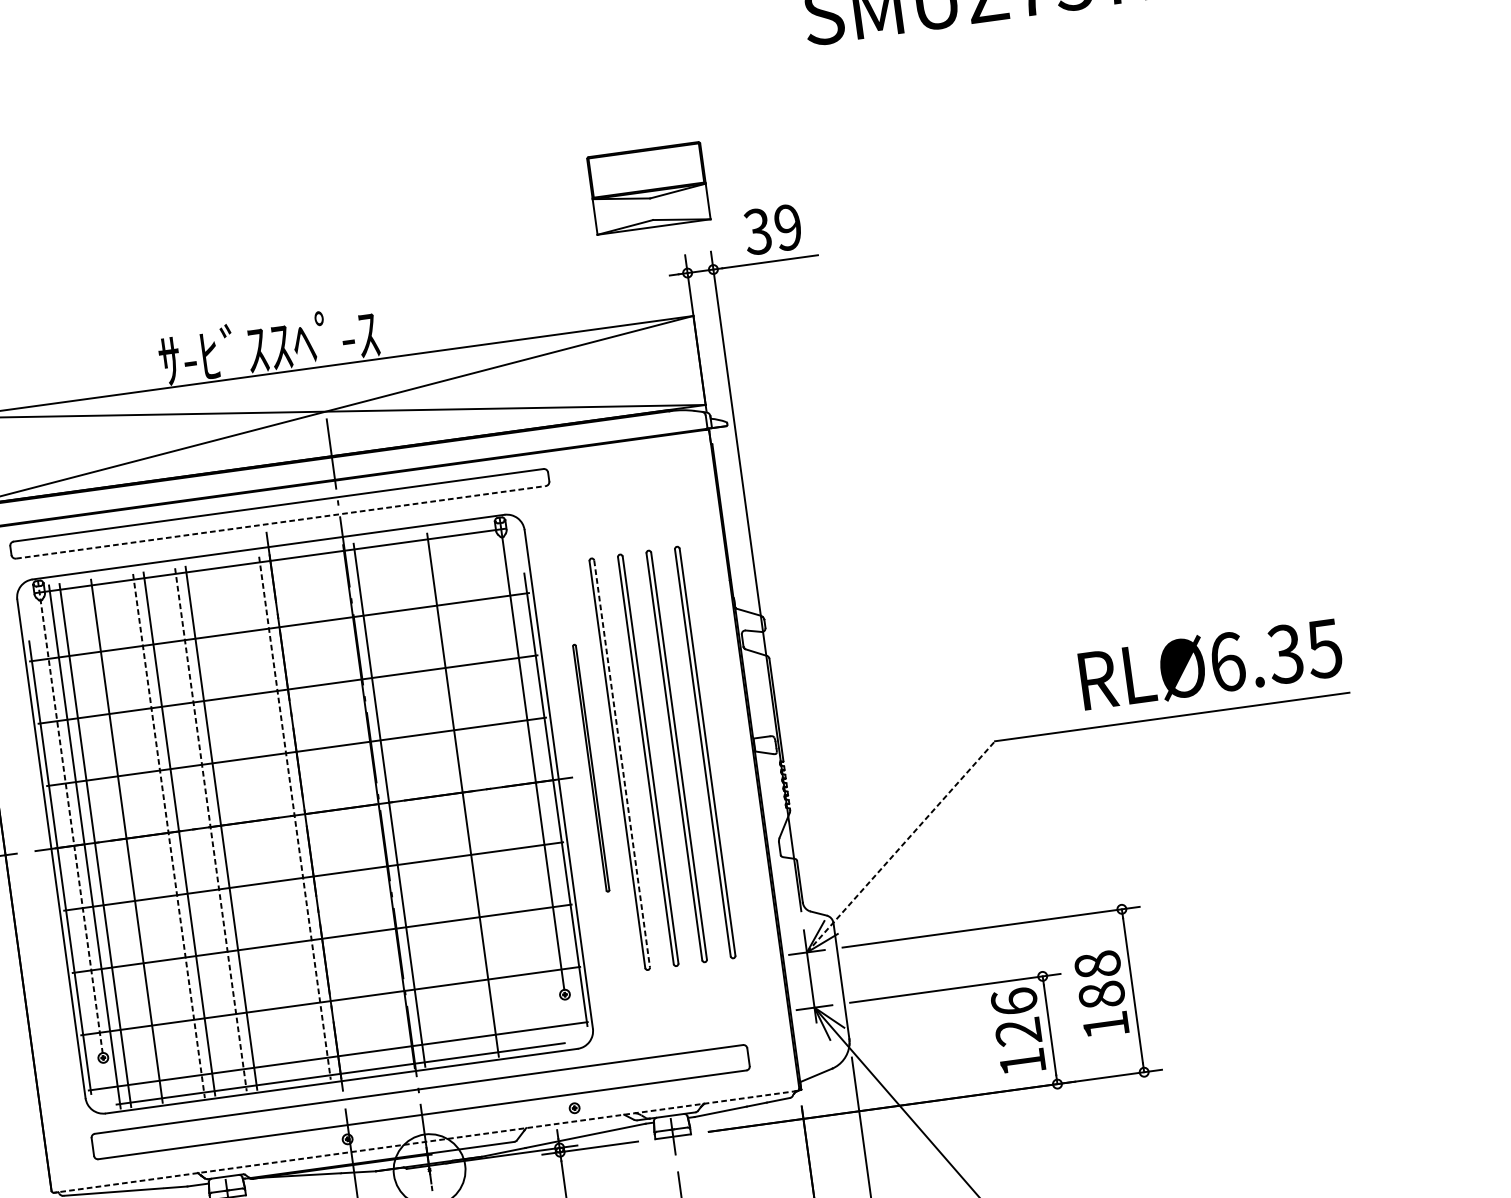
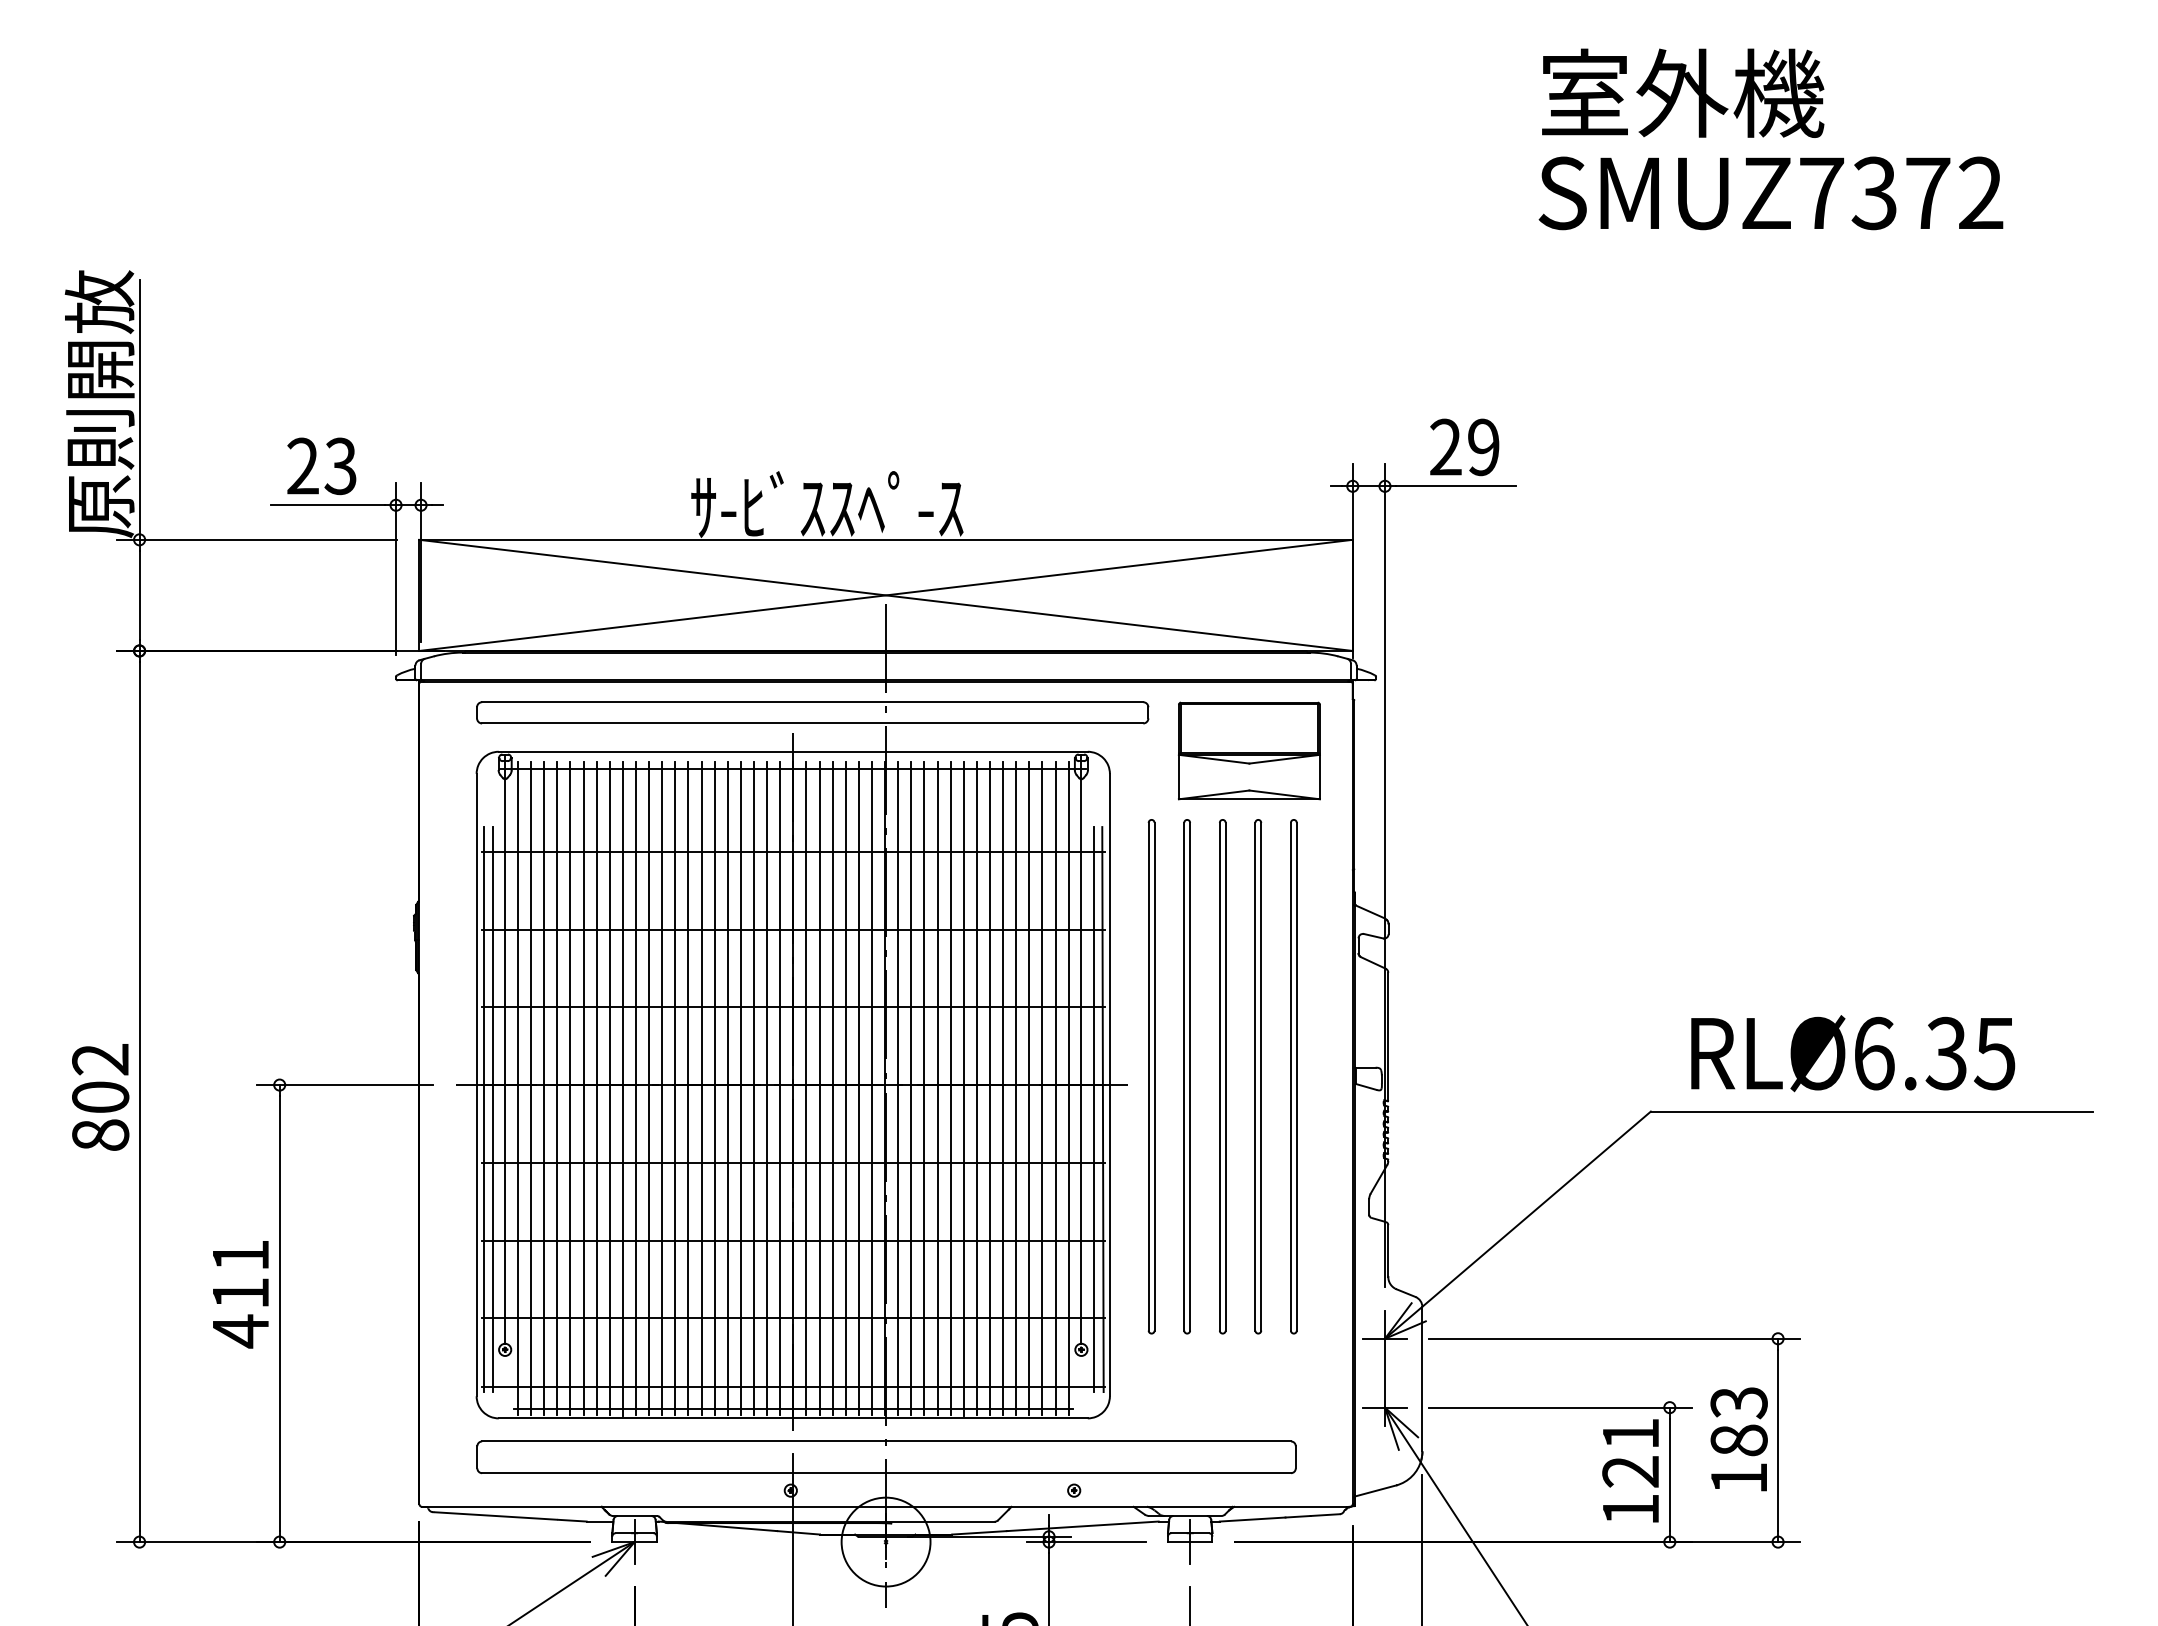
part: (648, 187) -> (1249, 750), moved
text: (757, 231) -> (1445, 447), 39 -> 29
line: (280, 522) -> (812, 723), dashed -> solid
text: (1211, 664) -> (1853, 1053), moved
line: (622, 763) -> (1190, 1076), dashed -> solid
part: (591, 767) -> (1151, 1076), size x1.67
line: (525, 785) -> (1068, 1087), added
line: (515, 787) -> (1055, 1087), added
line: (505, 788) -> (1042, 1087), added
line: (494, 790) -> (1029, 1087), added
line: (484, 791) -> (1016, 1087), added
line: (473, 793) -> (1003, 1087), added
line: (452, 795) -> (976, 1087), added
line: (431, 798) -> (950, 1087), added
line: (441, 798) -> (963, 1088), added
line: (420, 800) -> (937, 1087), added
line: (548, 800) -> (1093, 1109), added
line: (410, 801) -> (924, 1087), added
line: (400, 803) -> (911, 1087), added
line: (368, 807) -> (871, 1087), added
line: (357, 808) -> (858, 1087), added
line: (347, 810) -> (845, 1087), added
line: (336, 811) -> (832, 1087), added
line: (326, 813) -> (819, 1087), added
line: (315, 814) -> (806, 1087), added
line: (70, 817) -> (505, 1049), dashed -> solid
line: (284, 818) -> (767, 1087), added
line: (295, 818) -> (780, 1088), dashed -> solid
line: (273, 820) -> (753, 1087), added
line: (263, 821) -> (740, 1087), added
line: (252, 823) -> (727, 1087), added
line: (242, 824) -> (714, 1087), added
line: (231, 826) -> (701, 1087), added
line: (211, 829) -> (675, 1088), dashed -> solid
line: (200, 830) -> (662, 1087), added
line: (190, 831) -> (649, 1087), added
line: (158, 836) -> (609, 1087), added
line: (168, 836) -> (622, 1089), dashed -> solid
line: (147, 837) -> (596, 1087), added
line: (137, 839) -> (583, 1087), added
line: (116, 841) -> (557, 1087), added
line: (106, 843) -> (544, 1087), added
line: (900, 847) -> (1517, 1225), dashed -> solid
line: (66, 866) -> (492, 1109), added
text: (1097, 964) -> (1738, 1402), 188 -> 183
text: (1013, 1000) -> (1630, 1432), 126 -> 121
line: (426, 1141) -> (886, 1506), dashed -> solid

